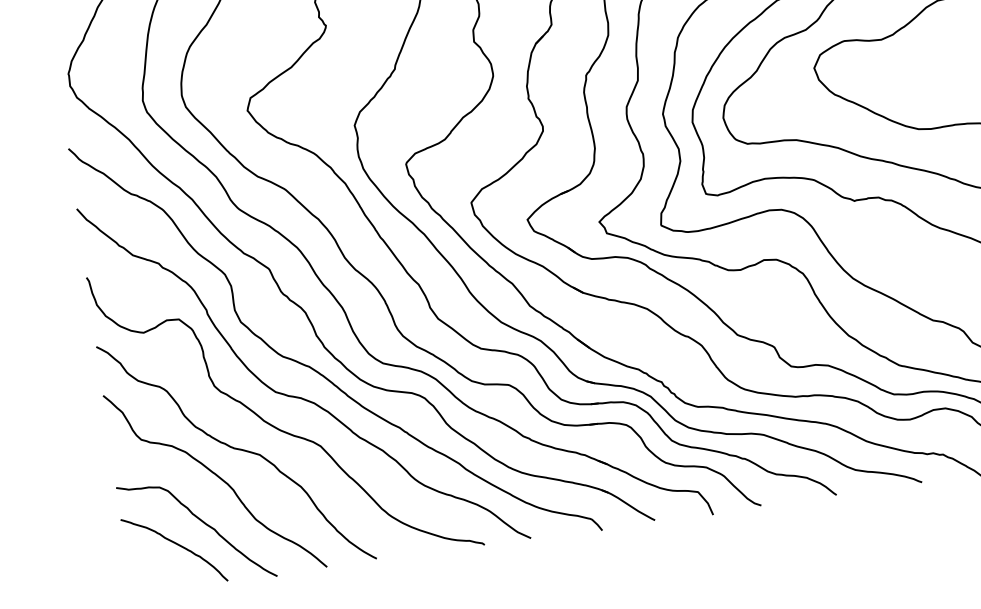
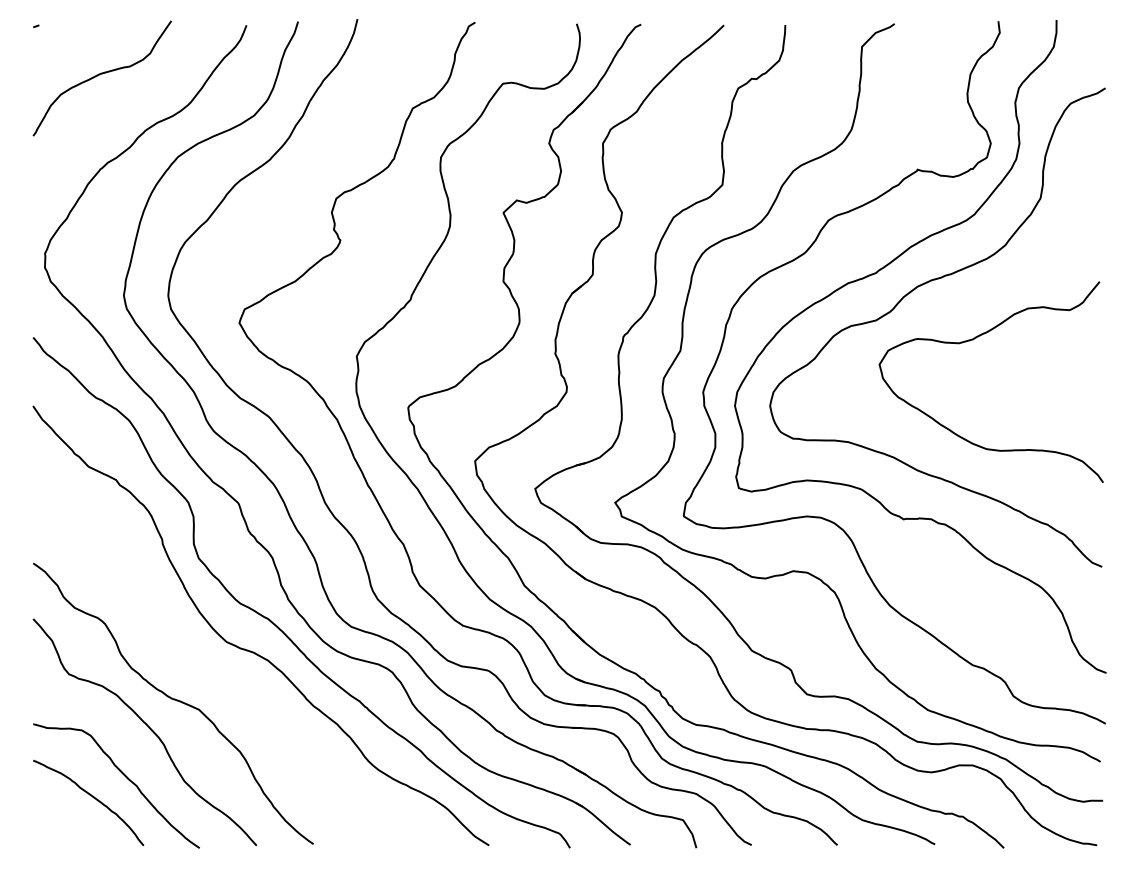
curve: (276, 427) -> (222, 681), removed

